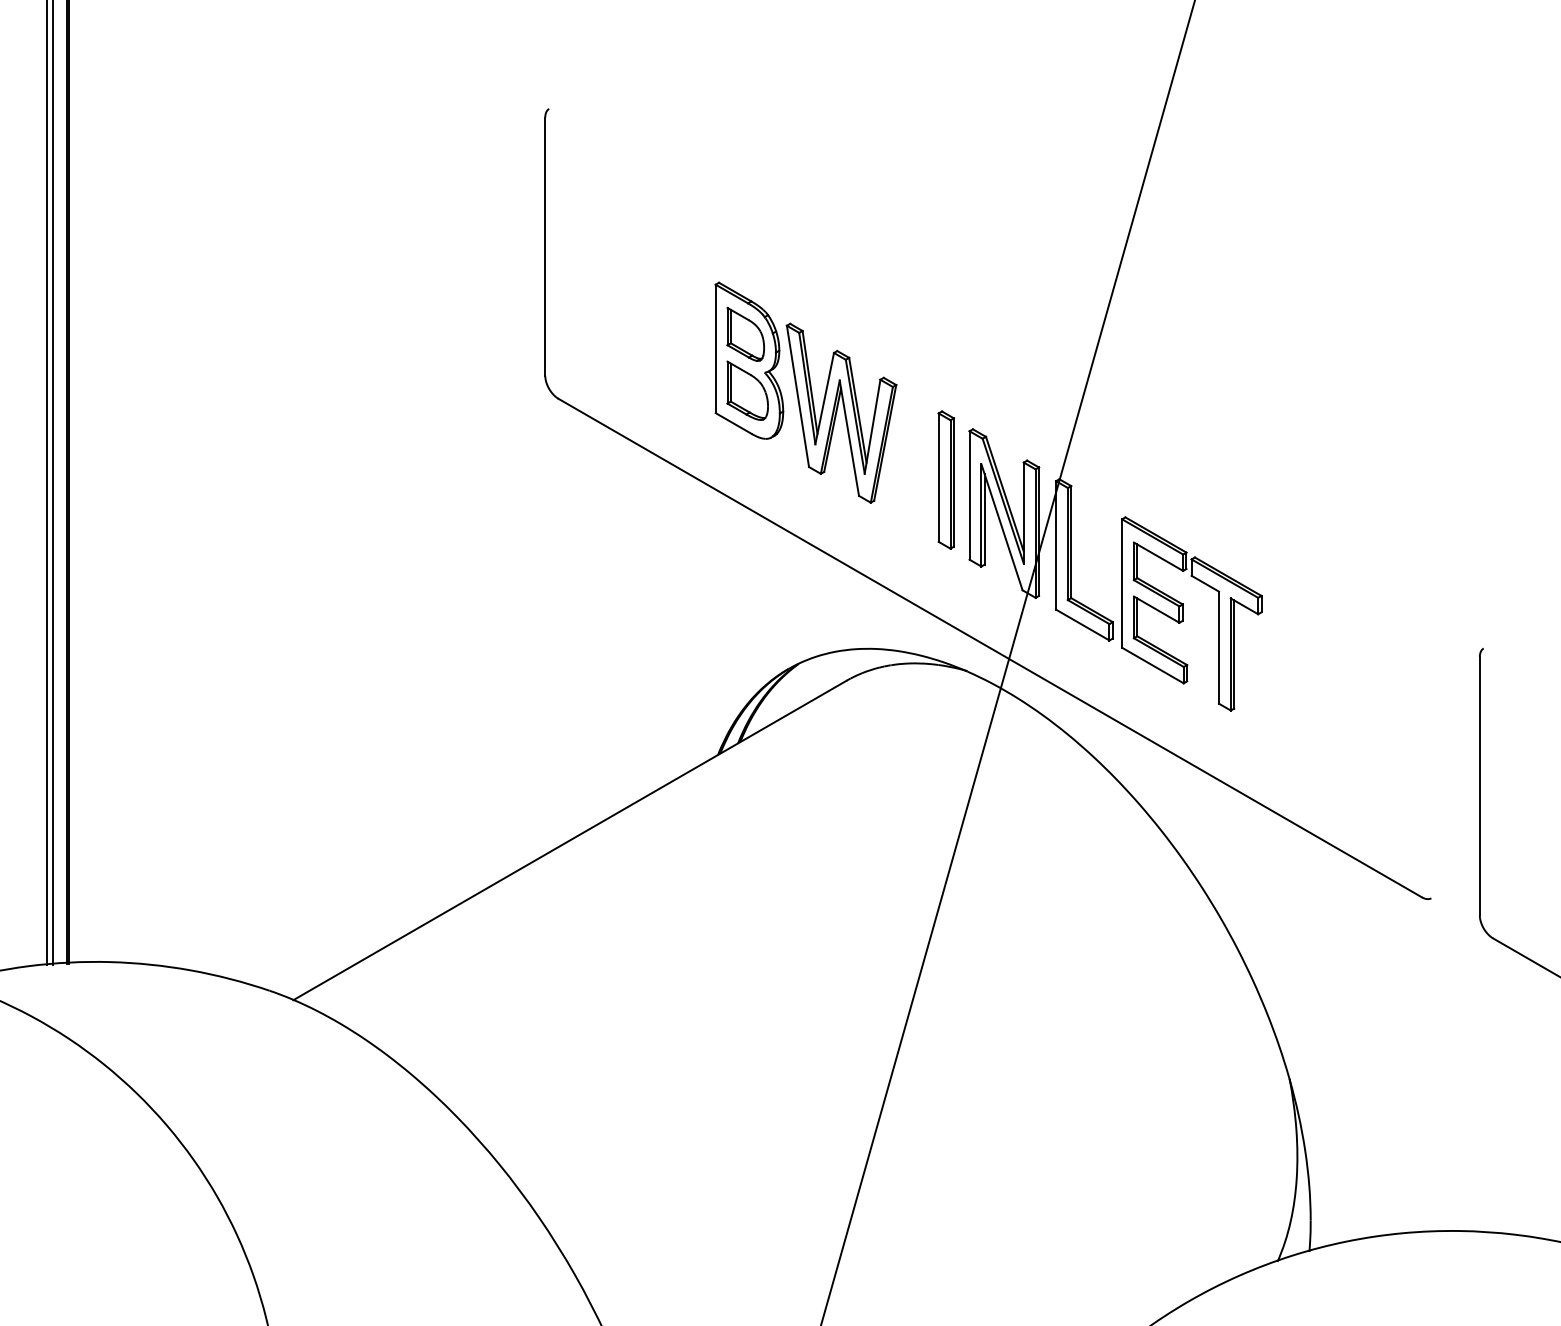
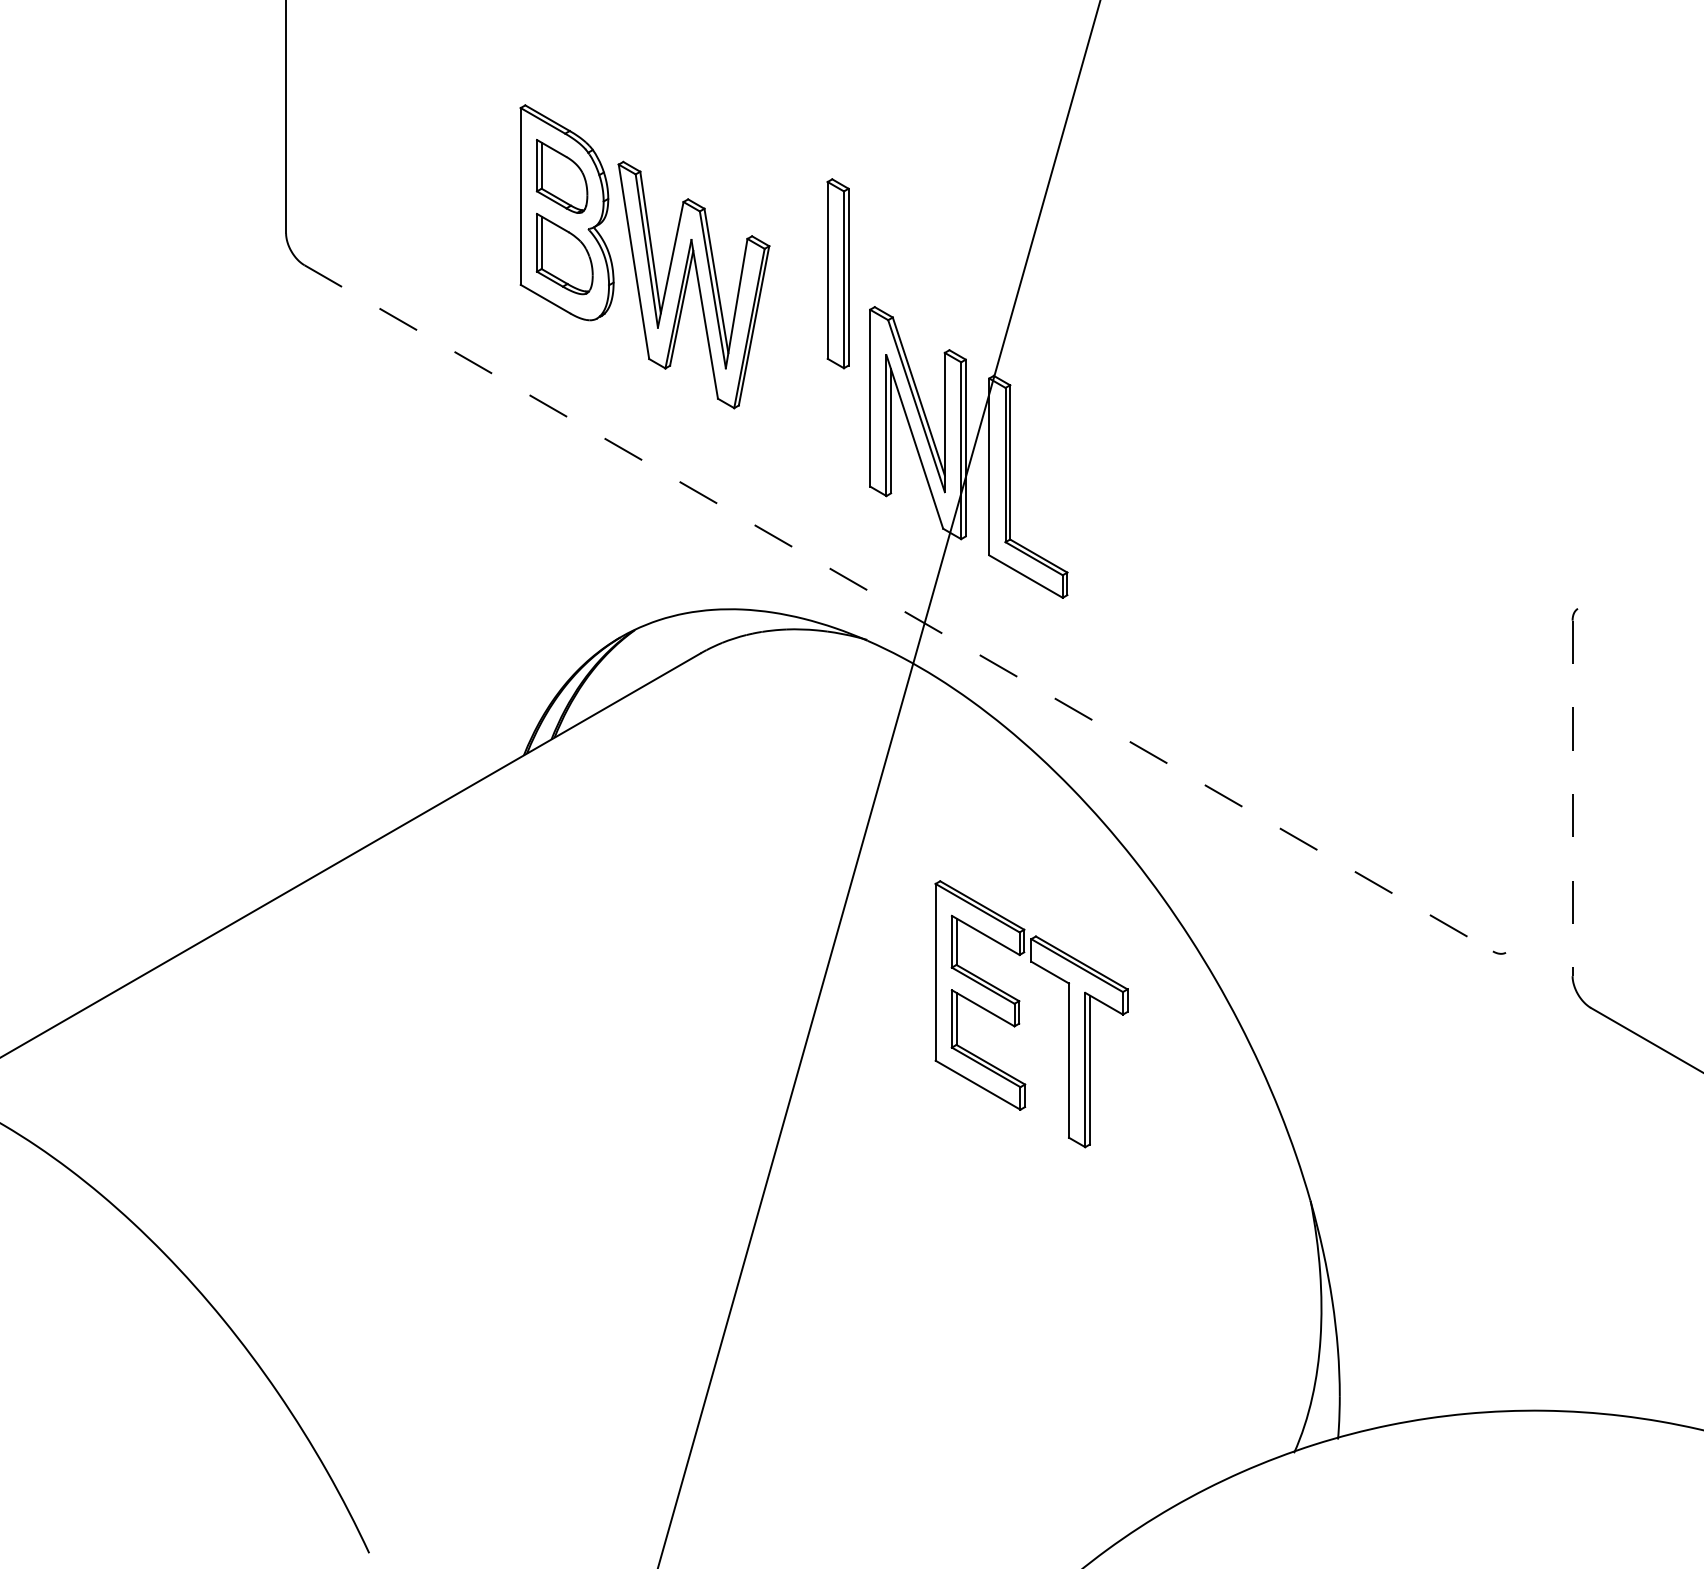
part: (945, 479) -> (837, 272), moved
part: (1183, 613) -> (1020, 1013), moved
line: (990, 648) -> (898, 608), solid -> dashed
line: (1479, 786) -> (1572, 798), solid -> dashed

